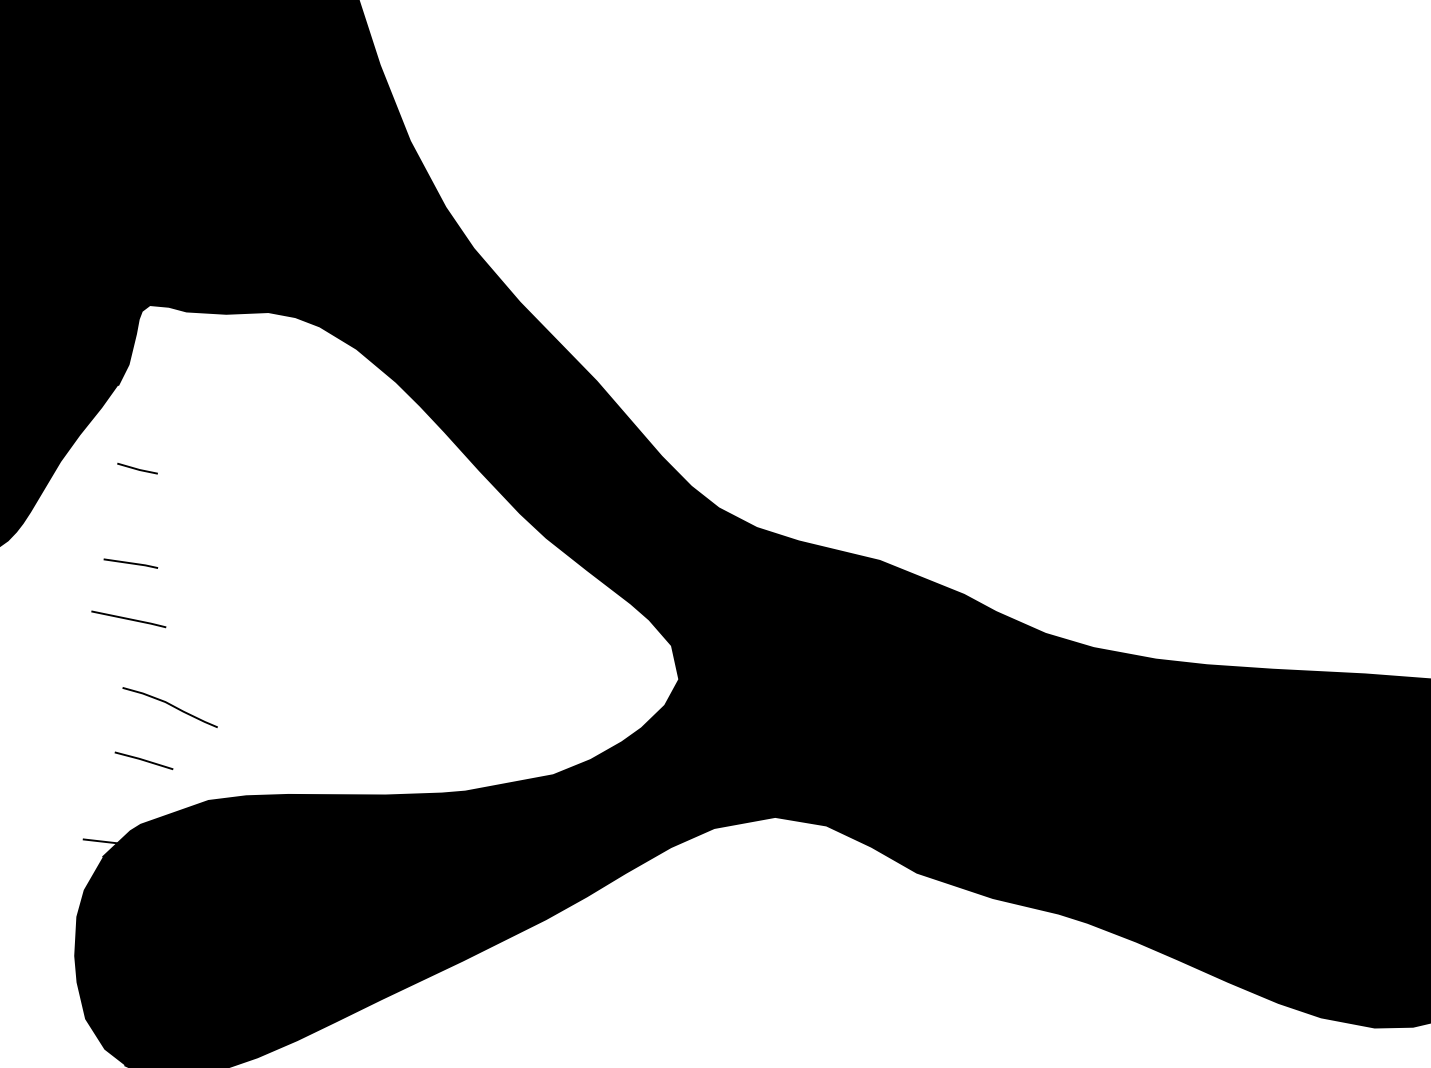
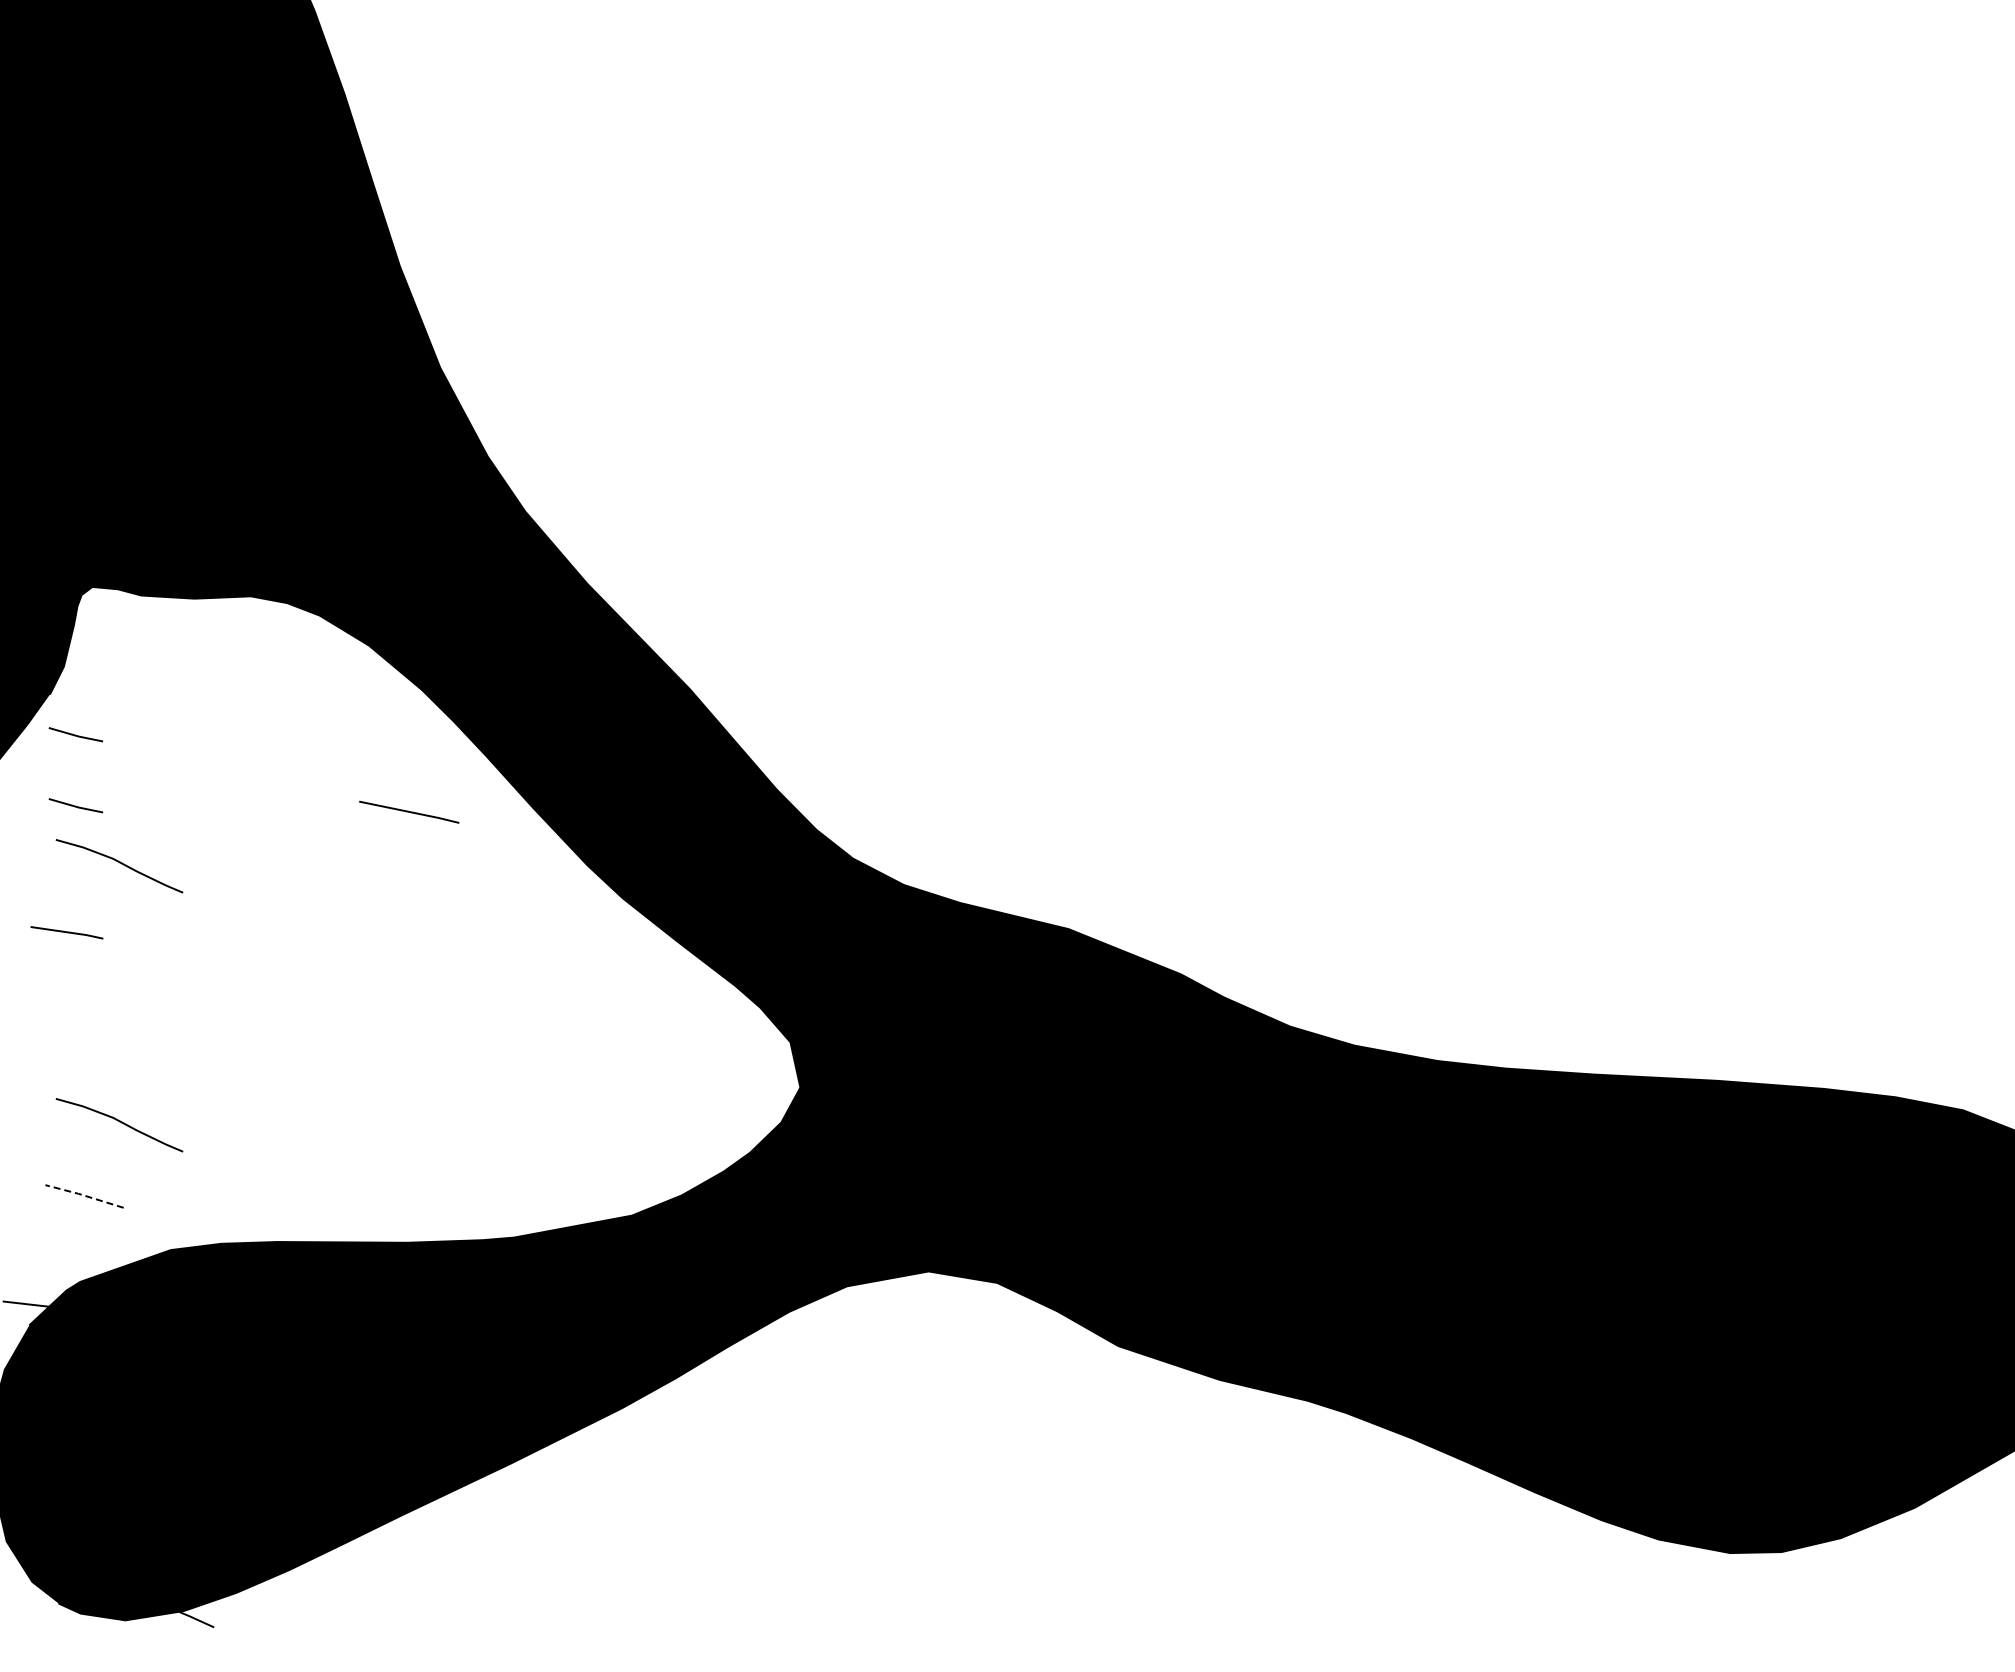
line: (137, 415) -> (75, 734), added
curve: (171, 512) -> (121, 864), added
line: (129, 618) -> (409, 811), moved
line: (143, 760) -> (83, 1195), solid -> dashed

